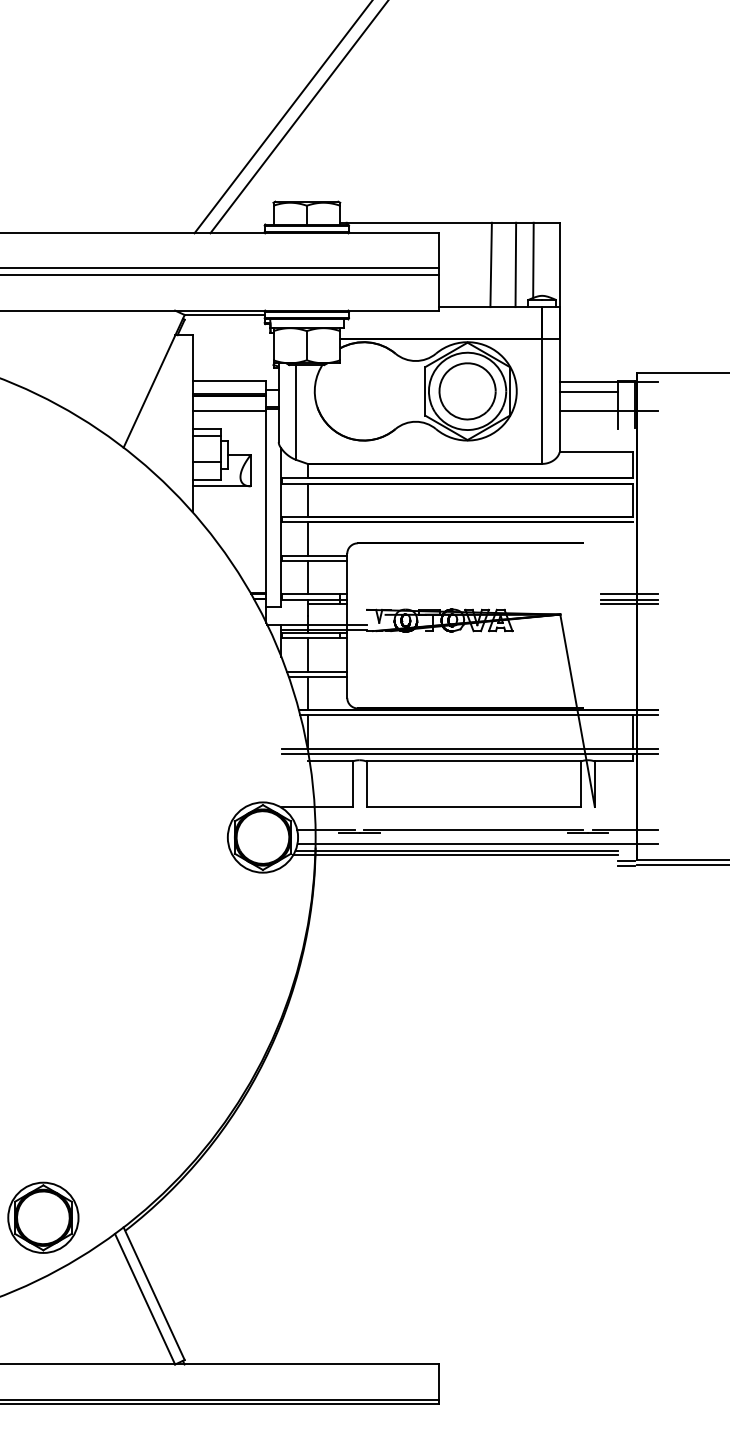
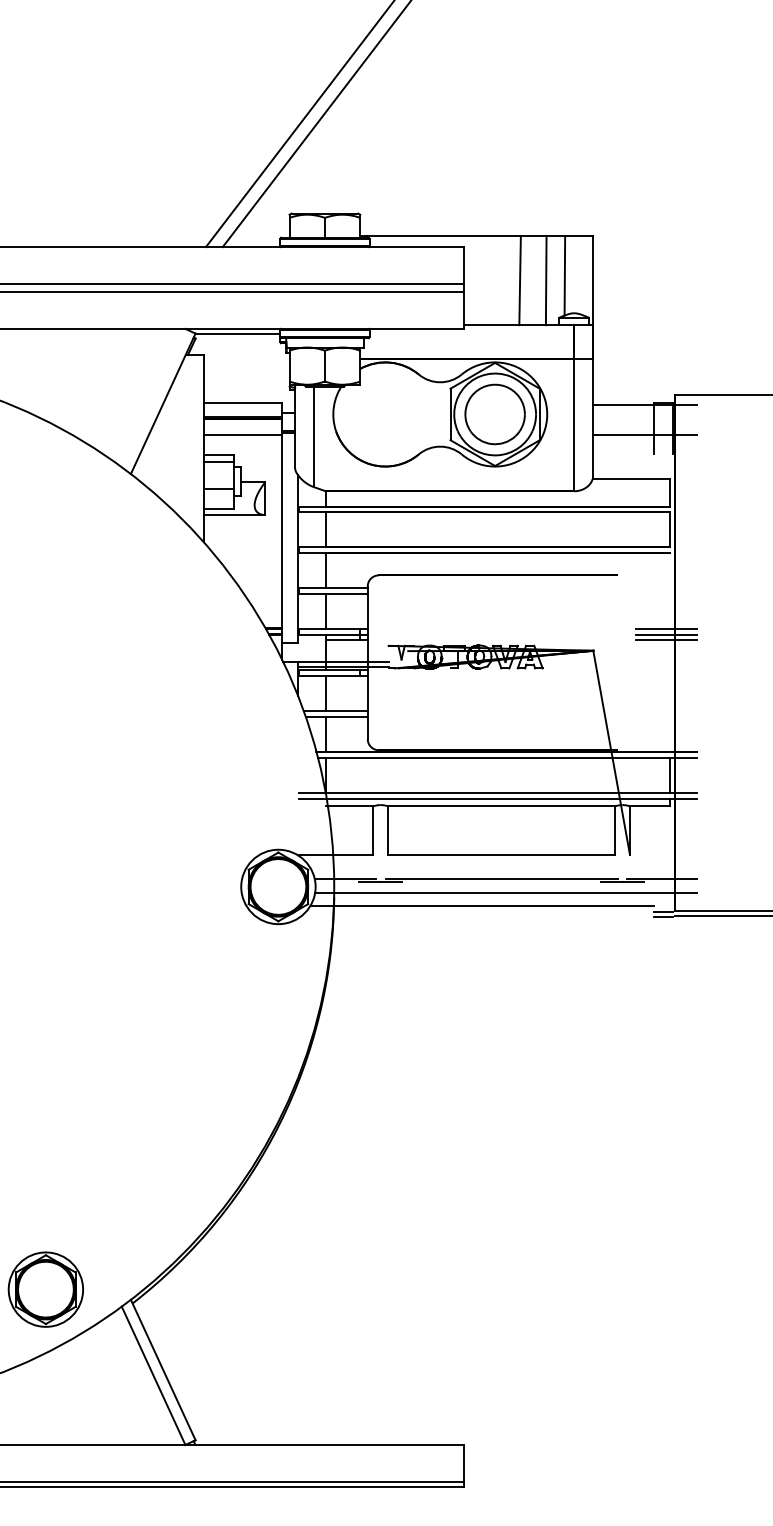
line: (588, 391) -> (623, 414), removed
line: (456, 850) -> (483, 900), removed

